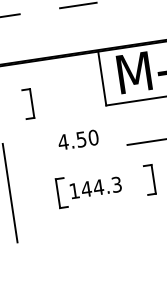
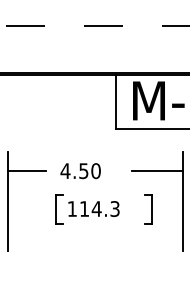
part: (28, 104) -> (39, 116), removed
text: (78, 140) -> (80, 171), moved
line: (23, 160) -> (26, 171), added
text: (86, 188) -> (84, 208), 144.3 -> 114.3

